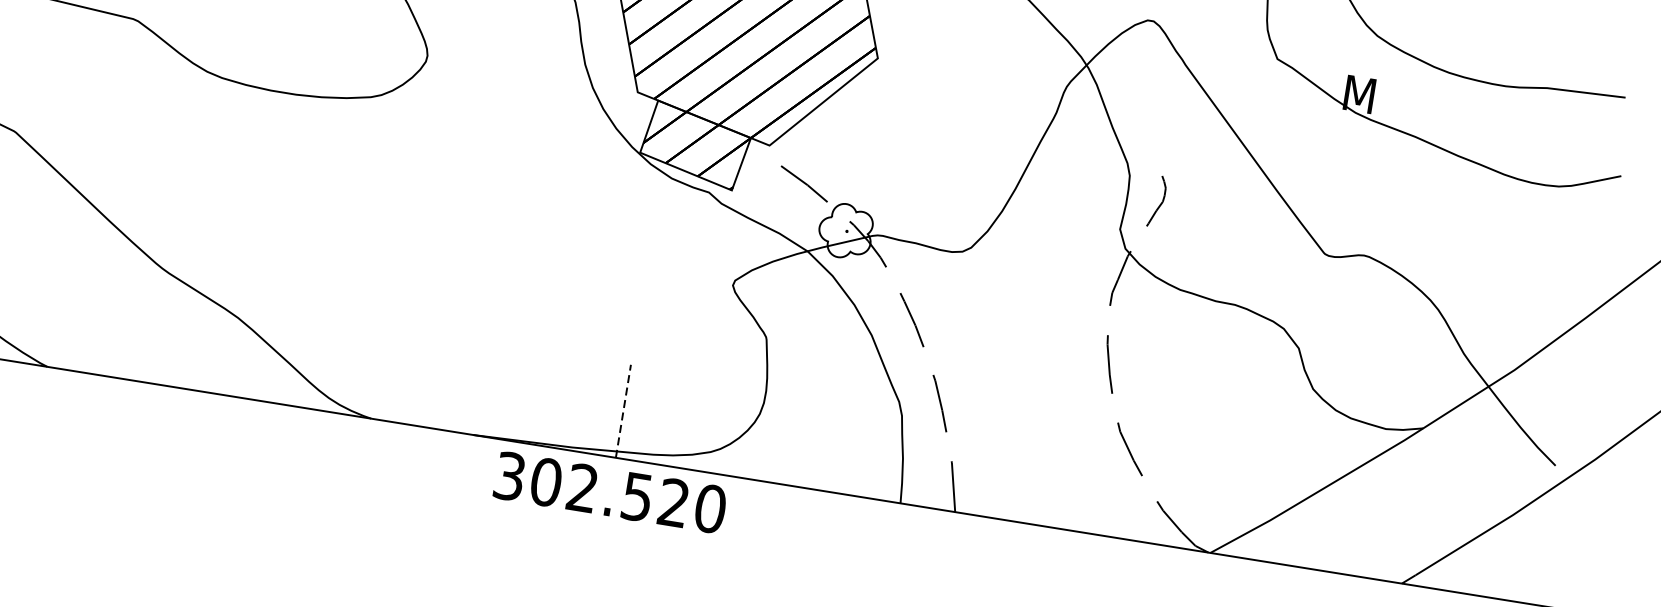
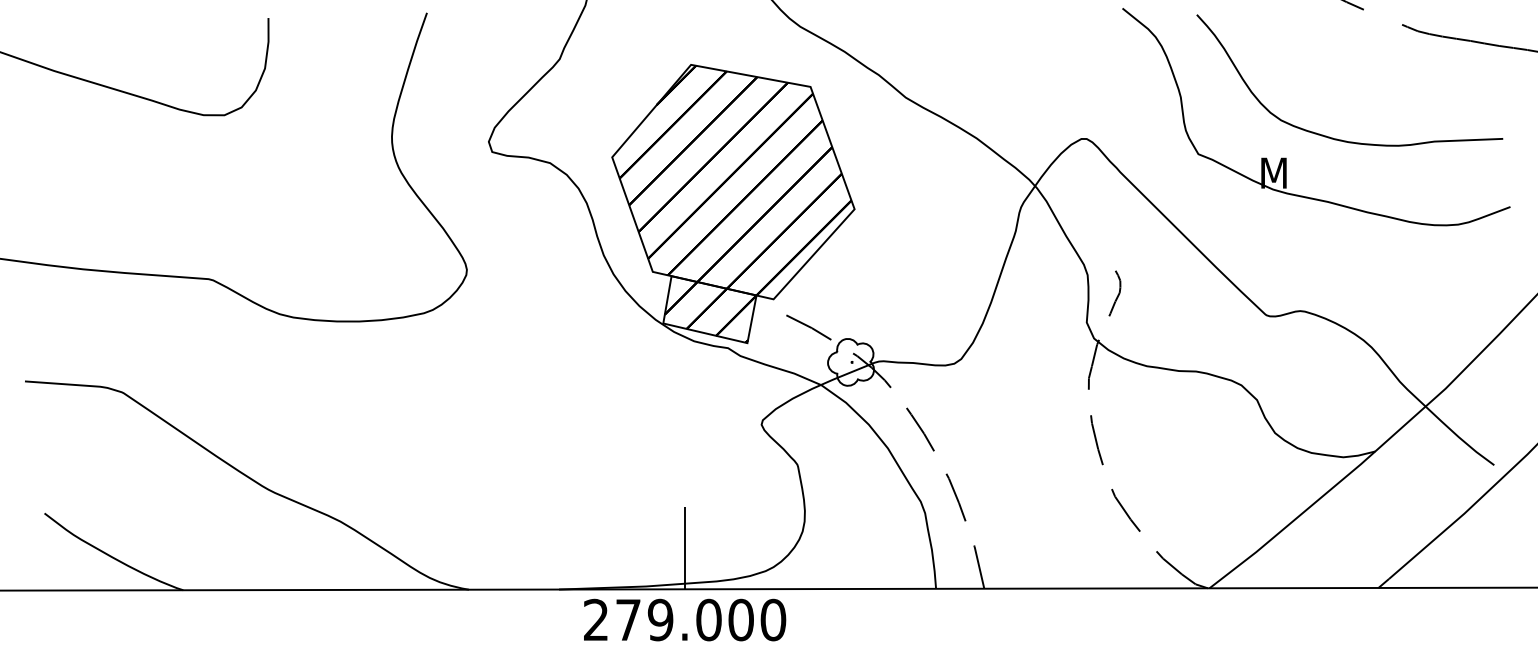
line: (623, 410) -> (684, 547), dashed -> solid
text: (591, 489) -> (668, 619), 302.520 -> 279.000

